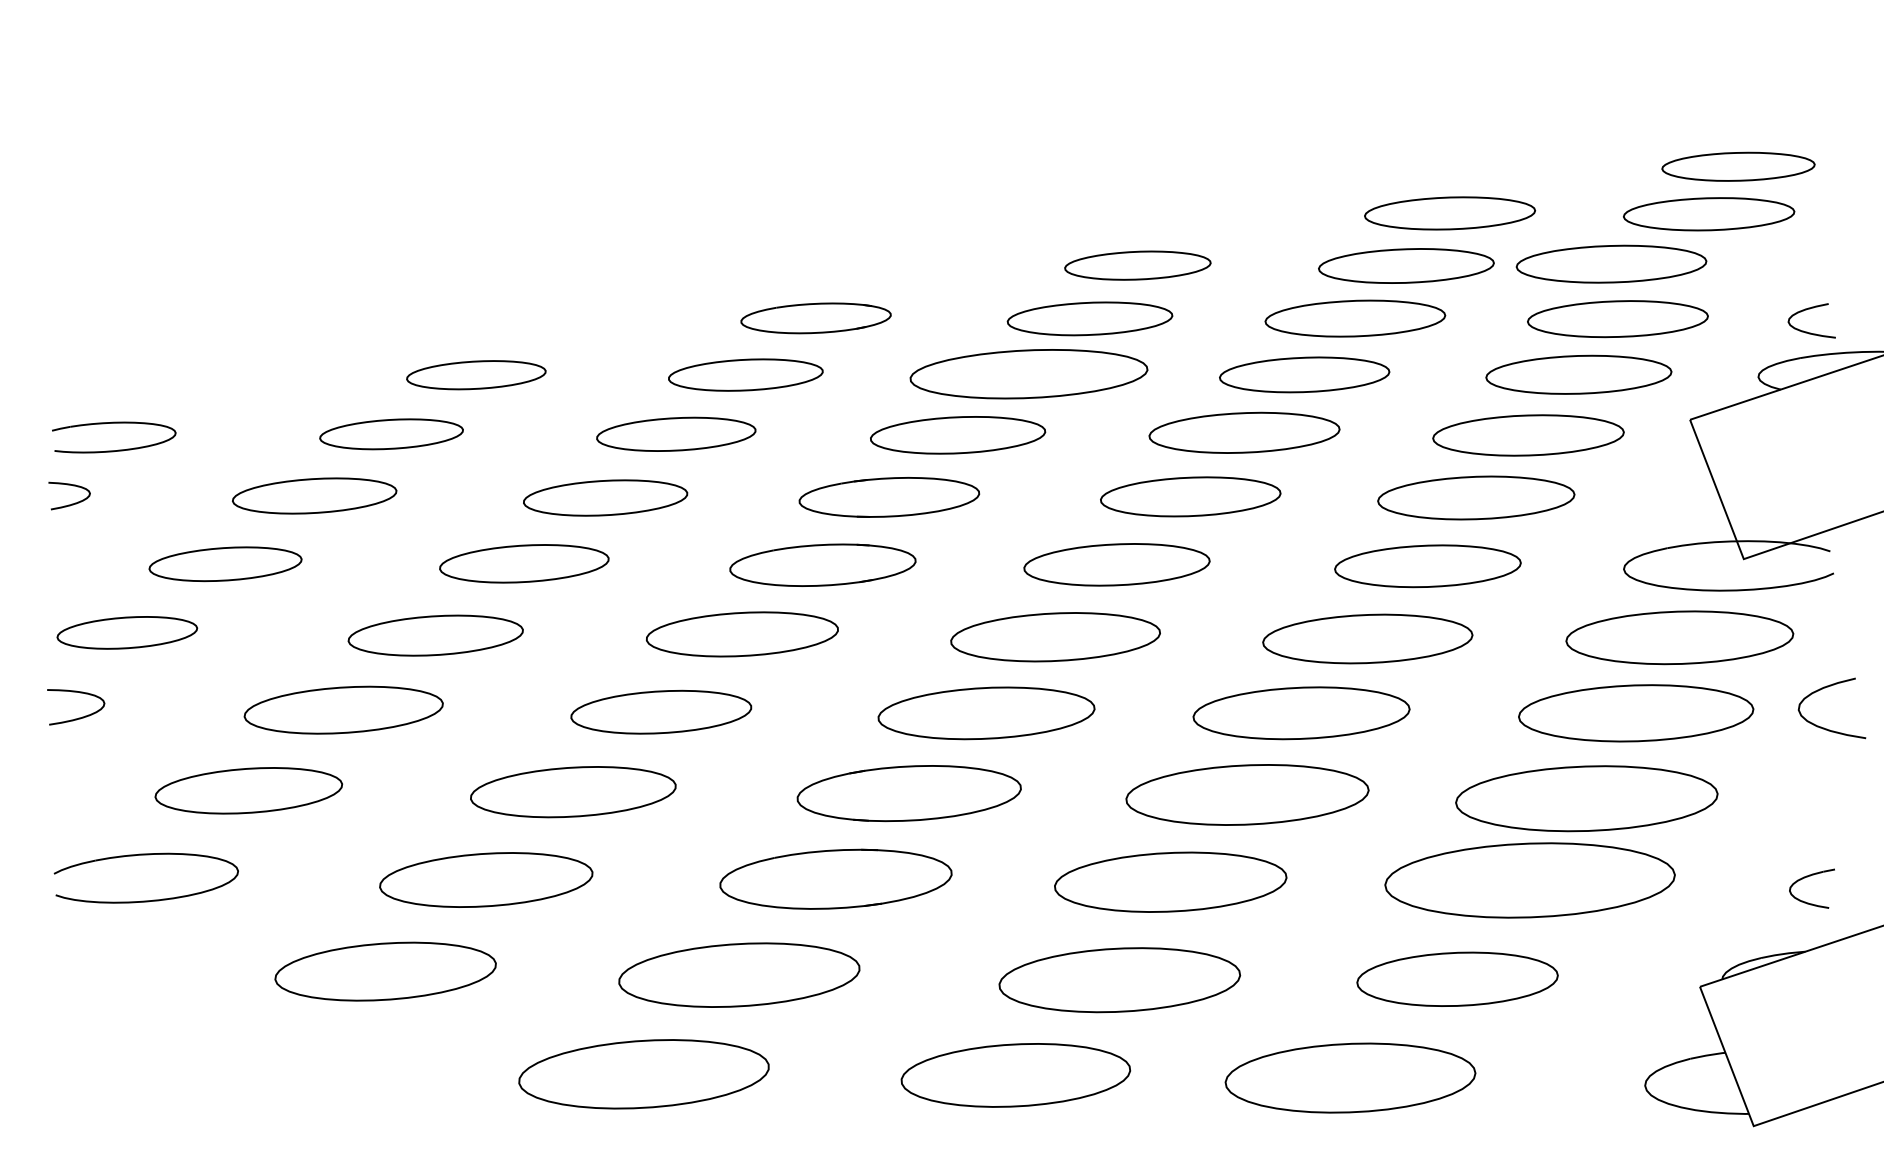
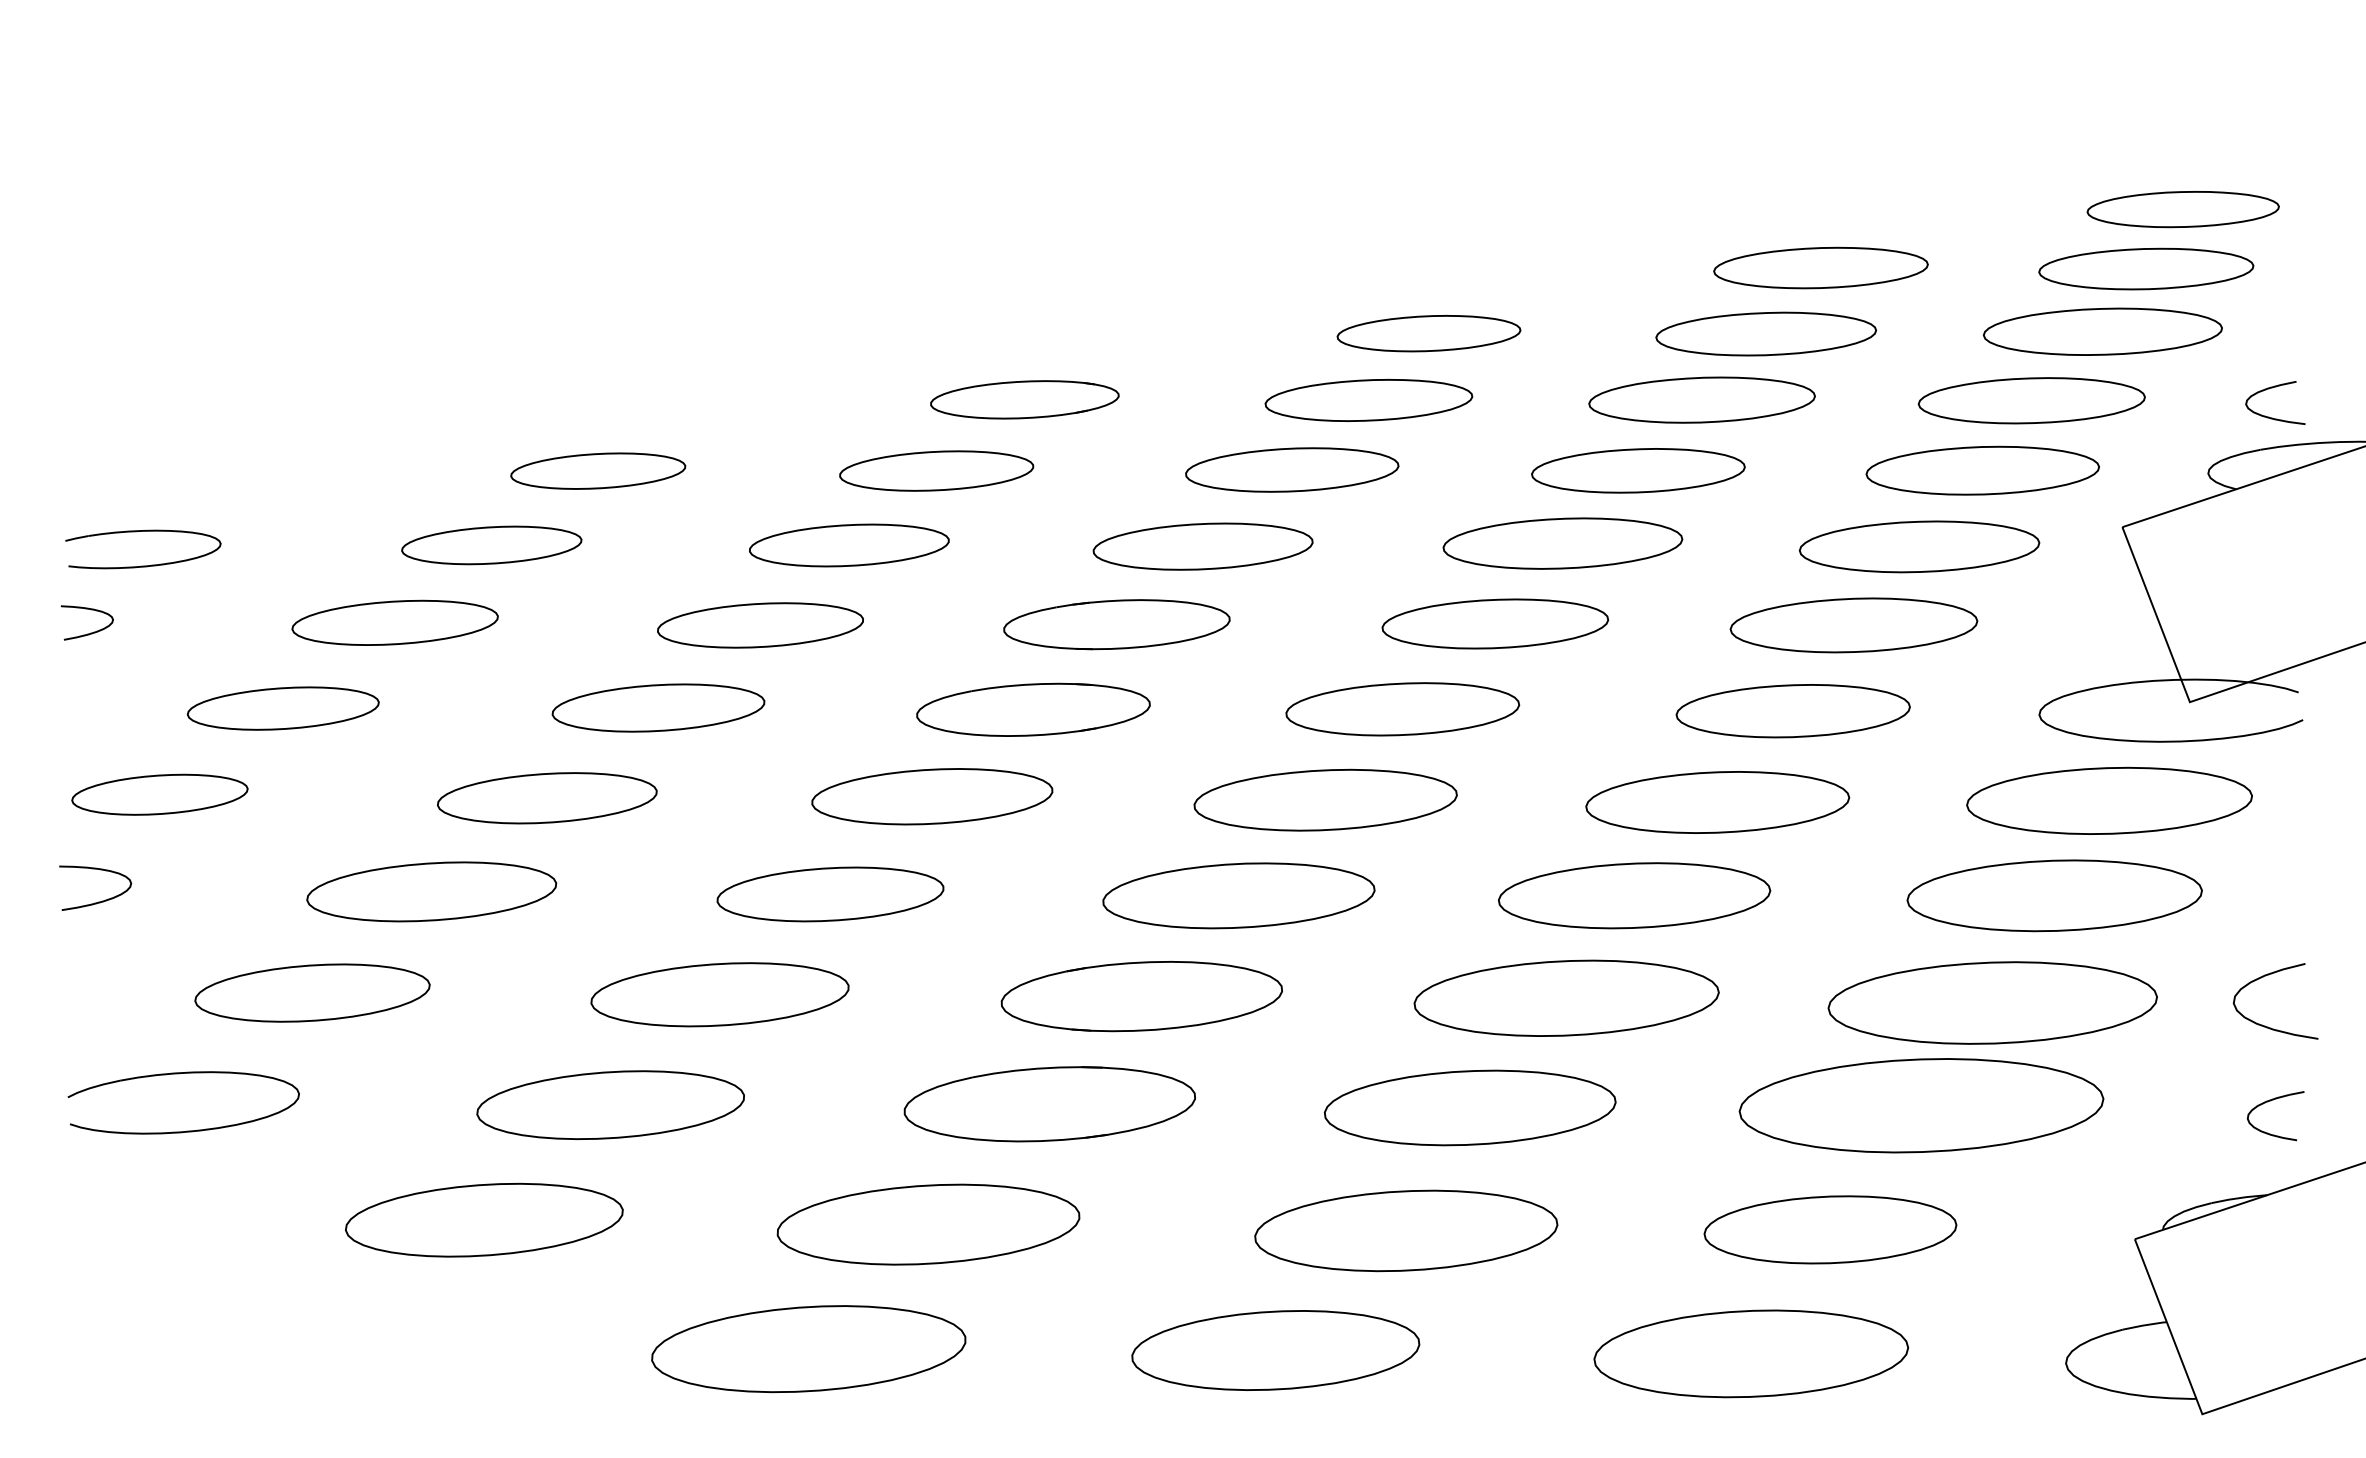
part: (1611, 263) -> (2102, 330), moved
part: (1028, 374) -> (1291, 470), size x0.71
curve: (1824, 727) -> (2266, 1025), moved
part: (1350, 1077) -> (1751, 1353), moved

